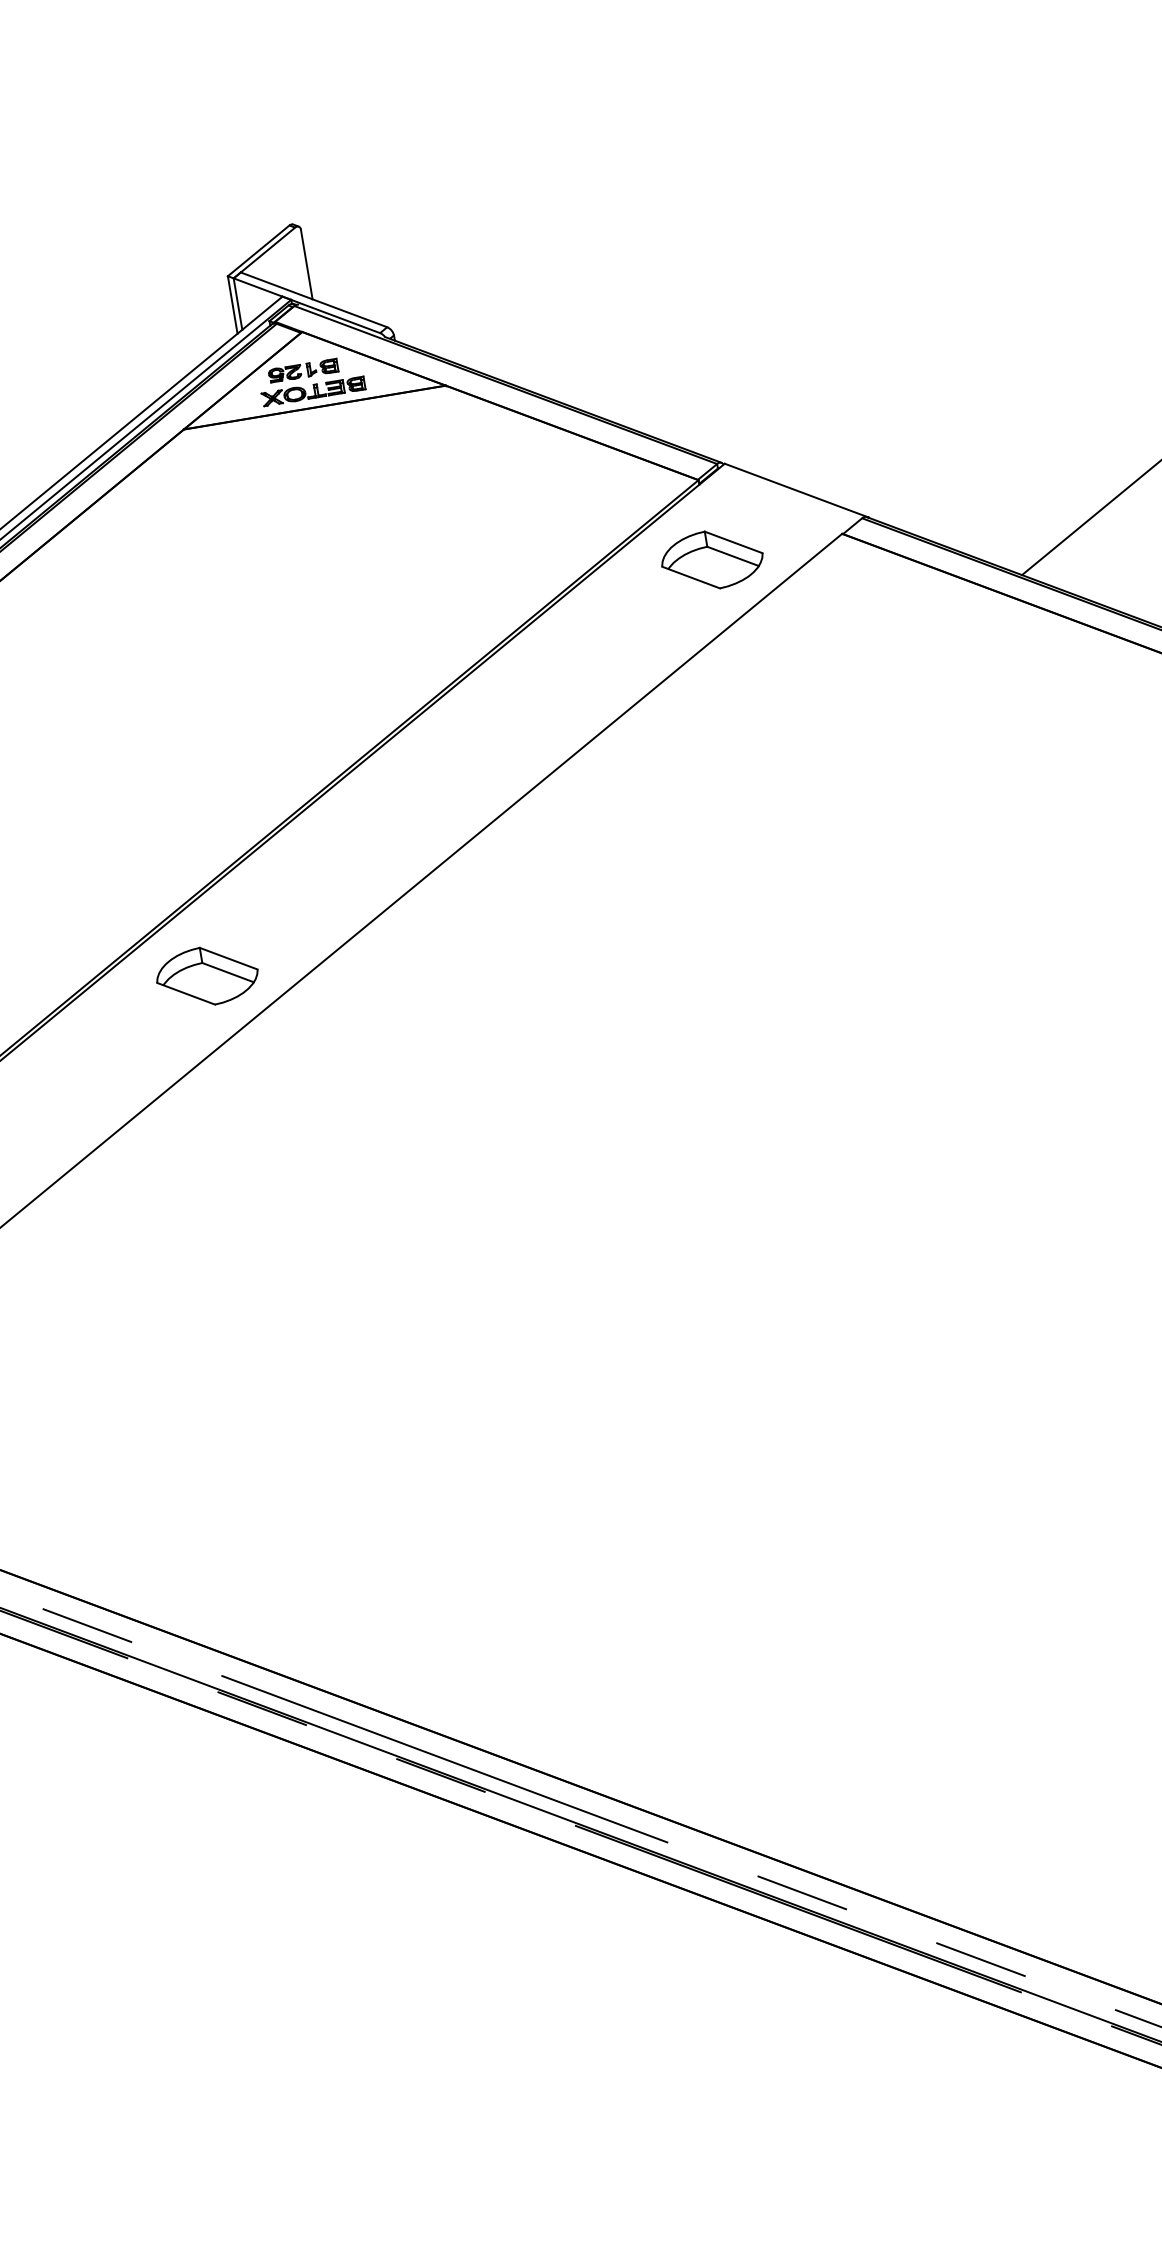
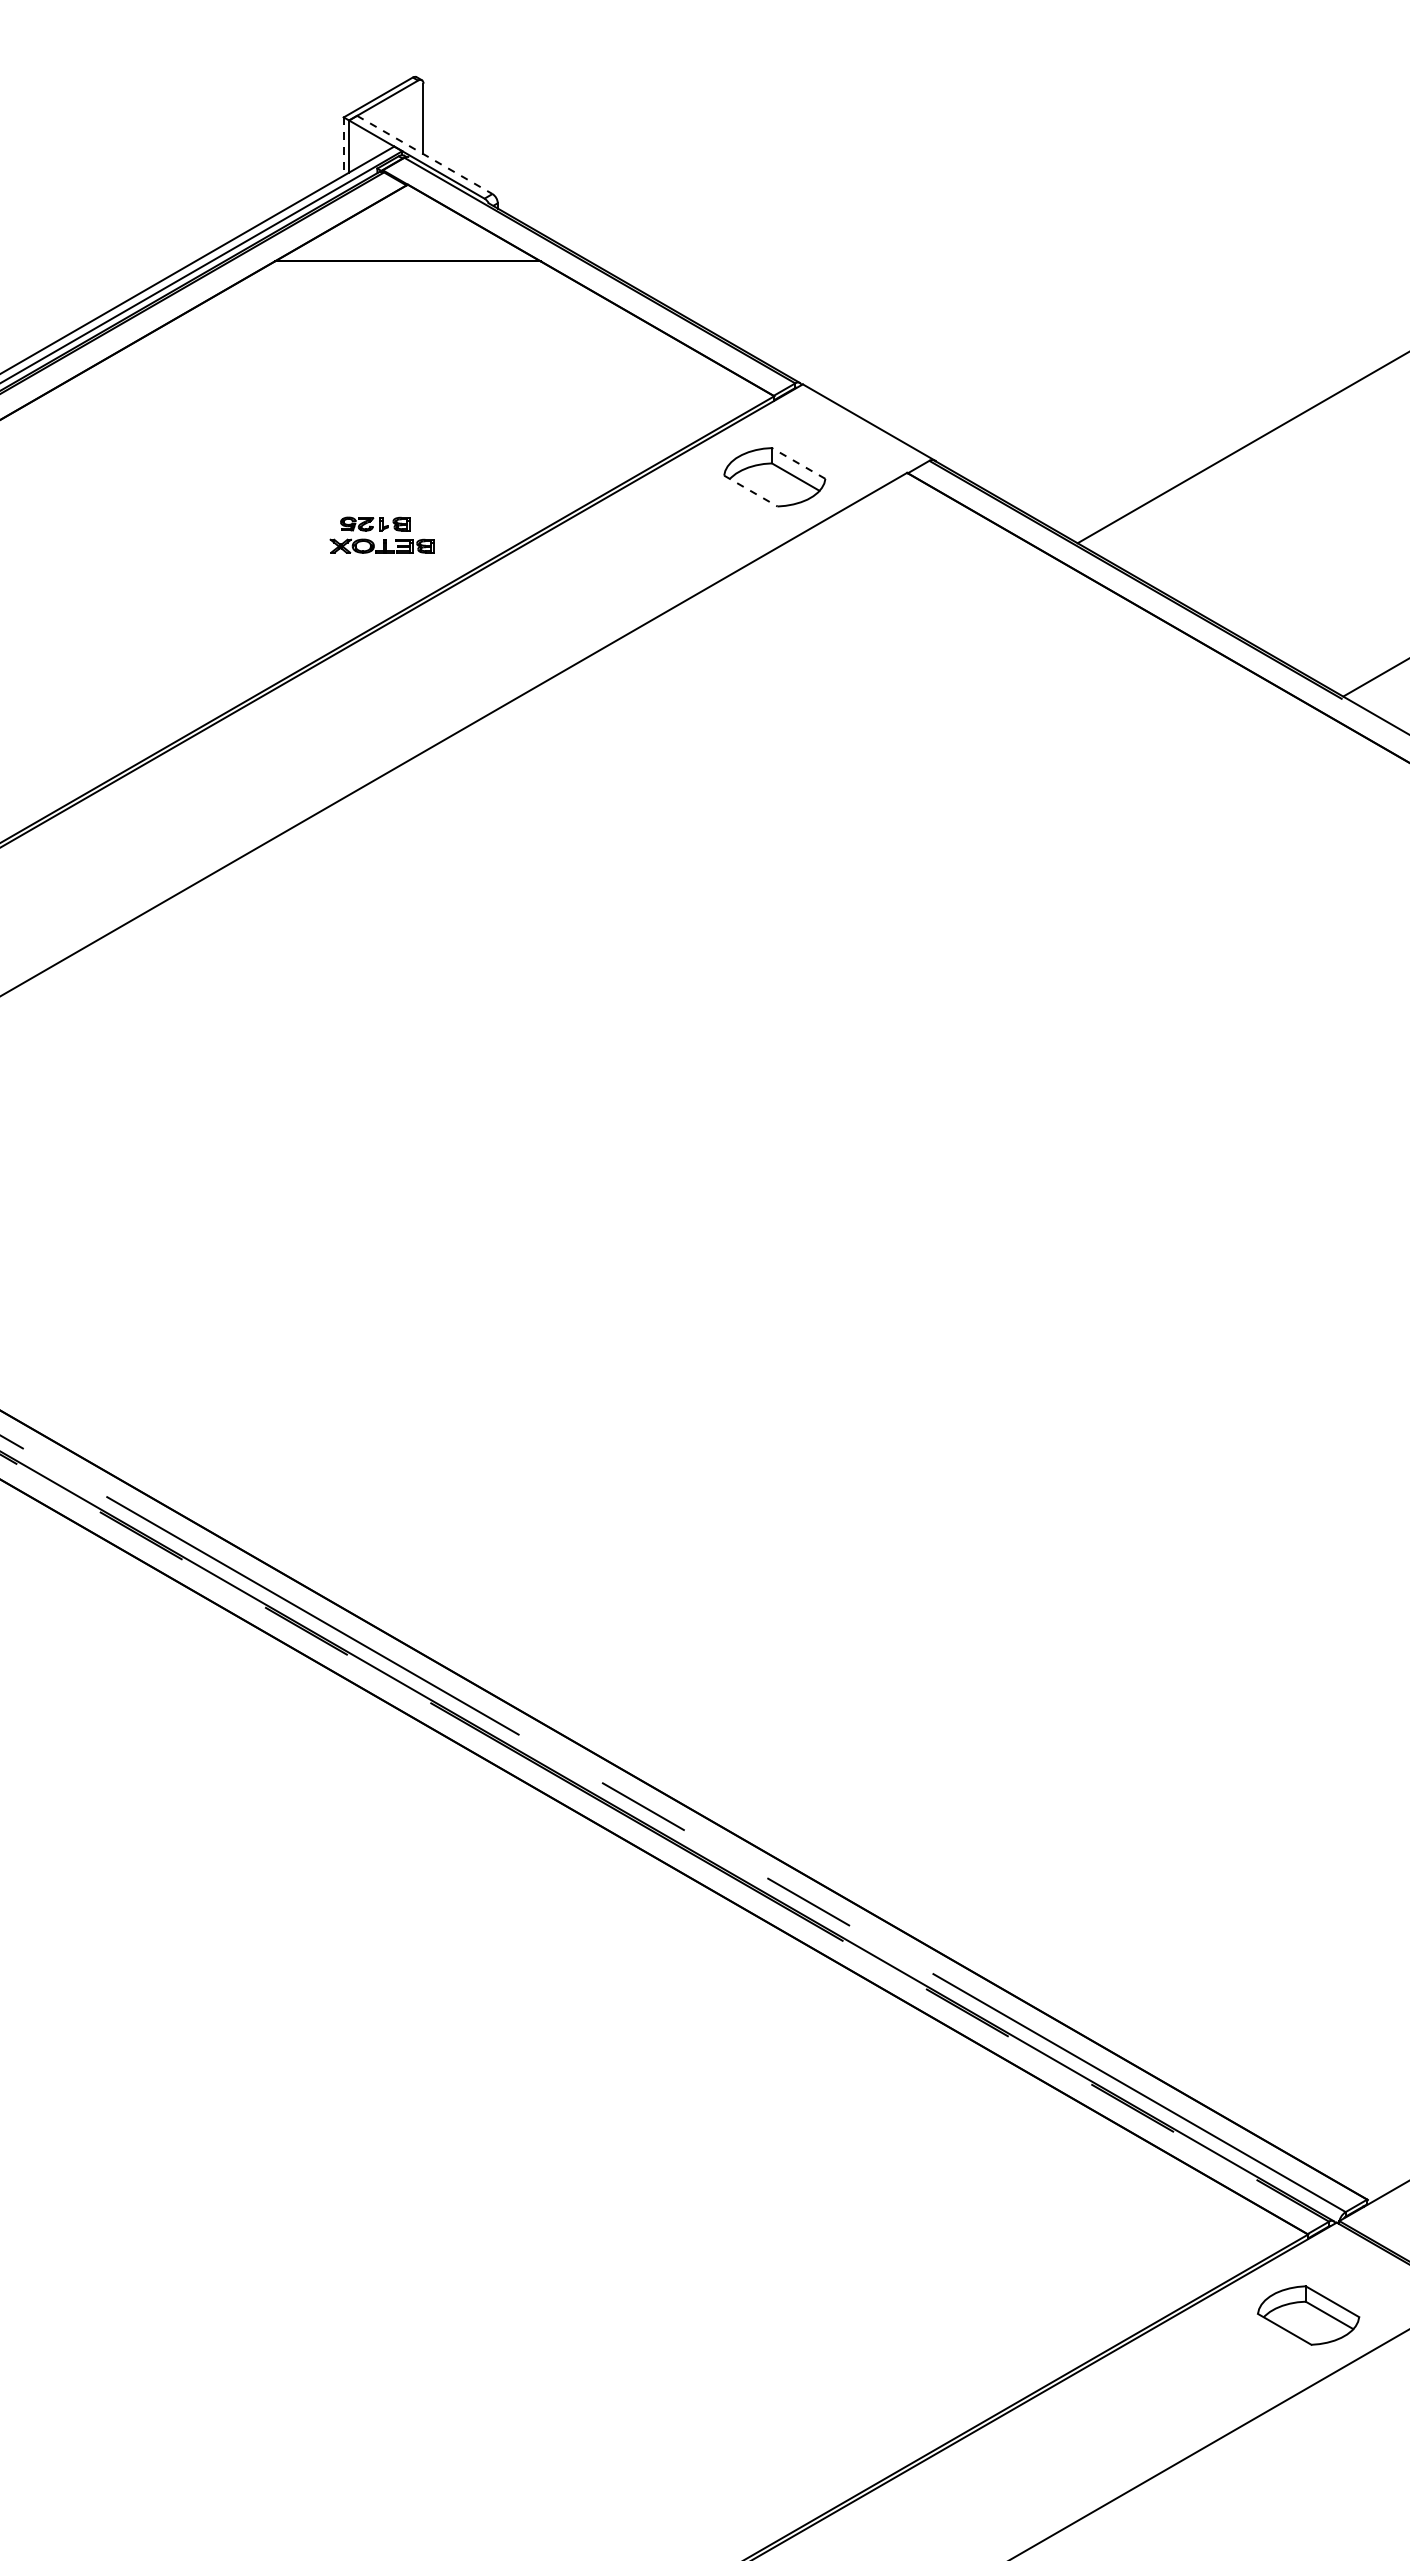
line: (314, 300) -> (425, 155), solid -> dashed
line: (232, 305) -> (343, 147), solid -> dashed
part: (310, 380) -> (381, 534), moved
line: (733, 542) -> (798, 463), solid -> dashed
line: (690, 578) -> (750, 491), solid -> dashed
part: (206, 976) -> (207, 804), removed

